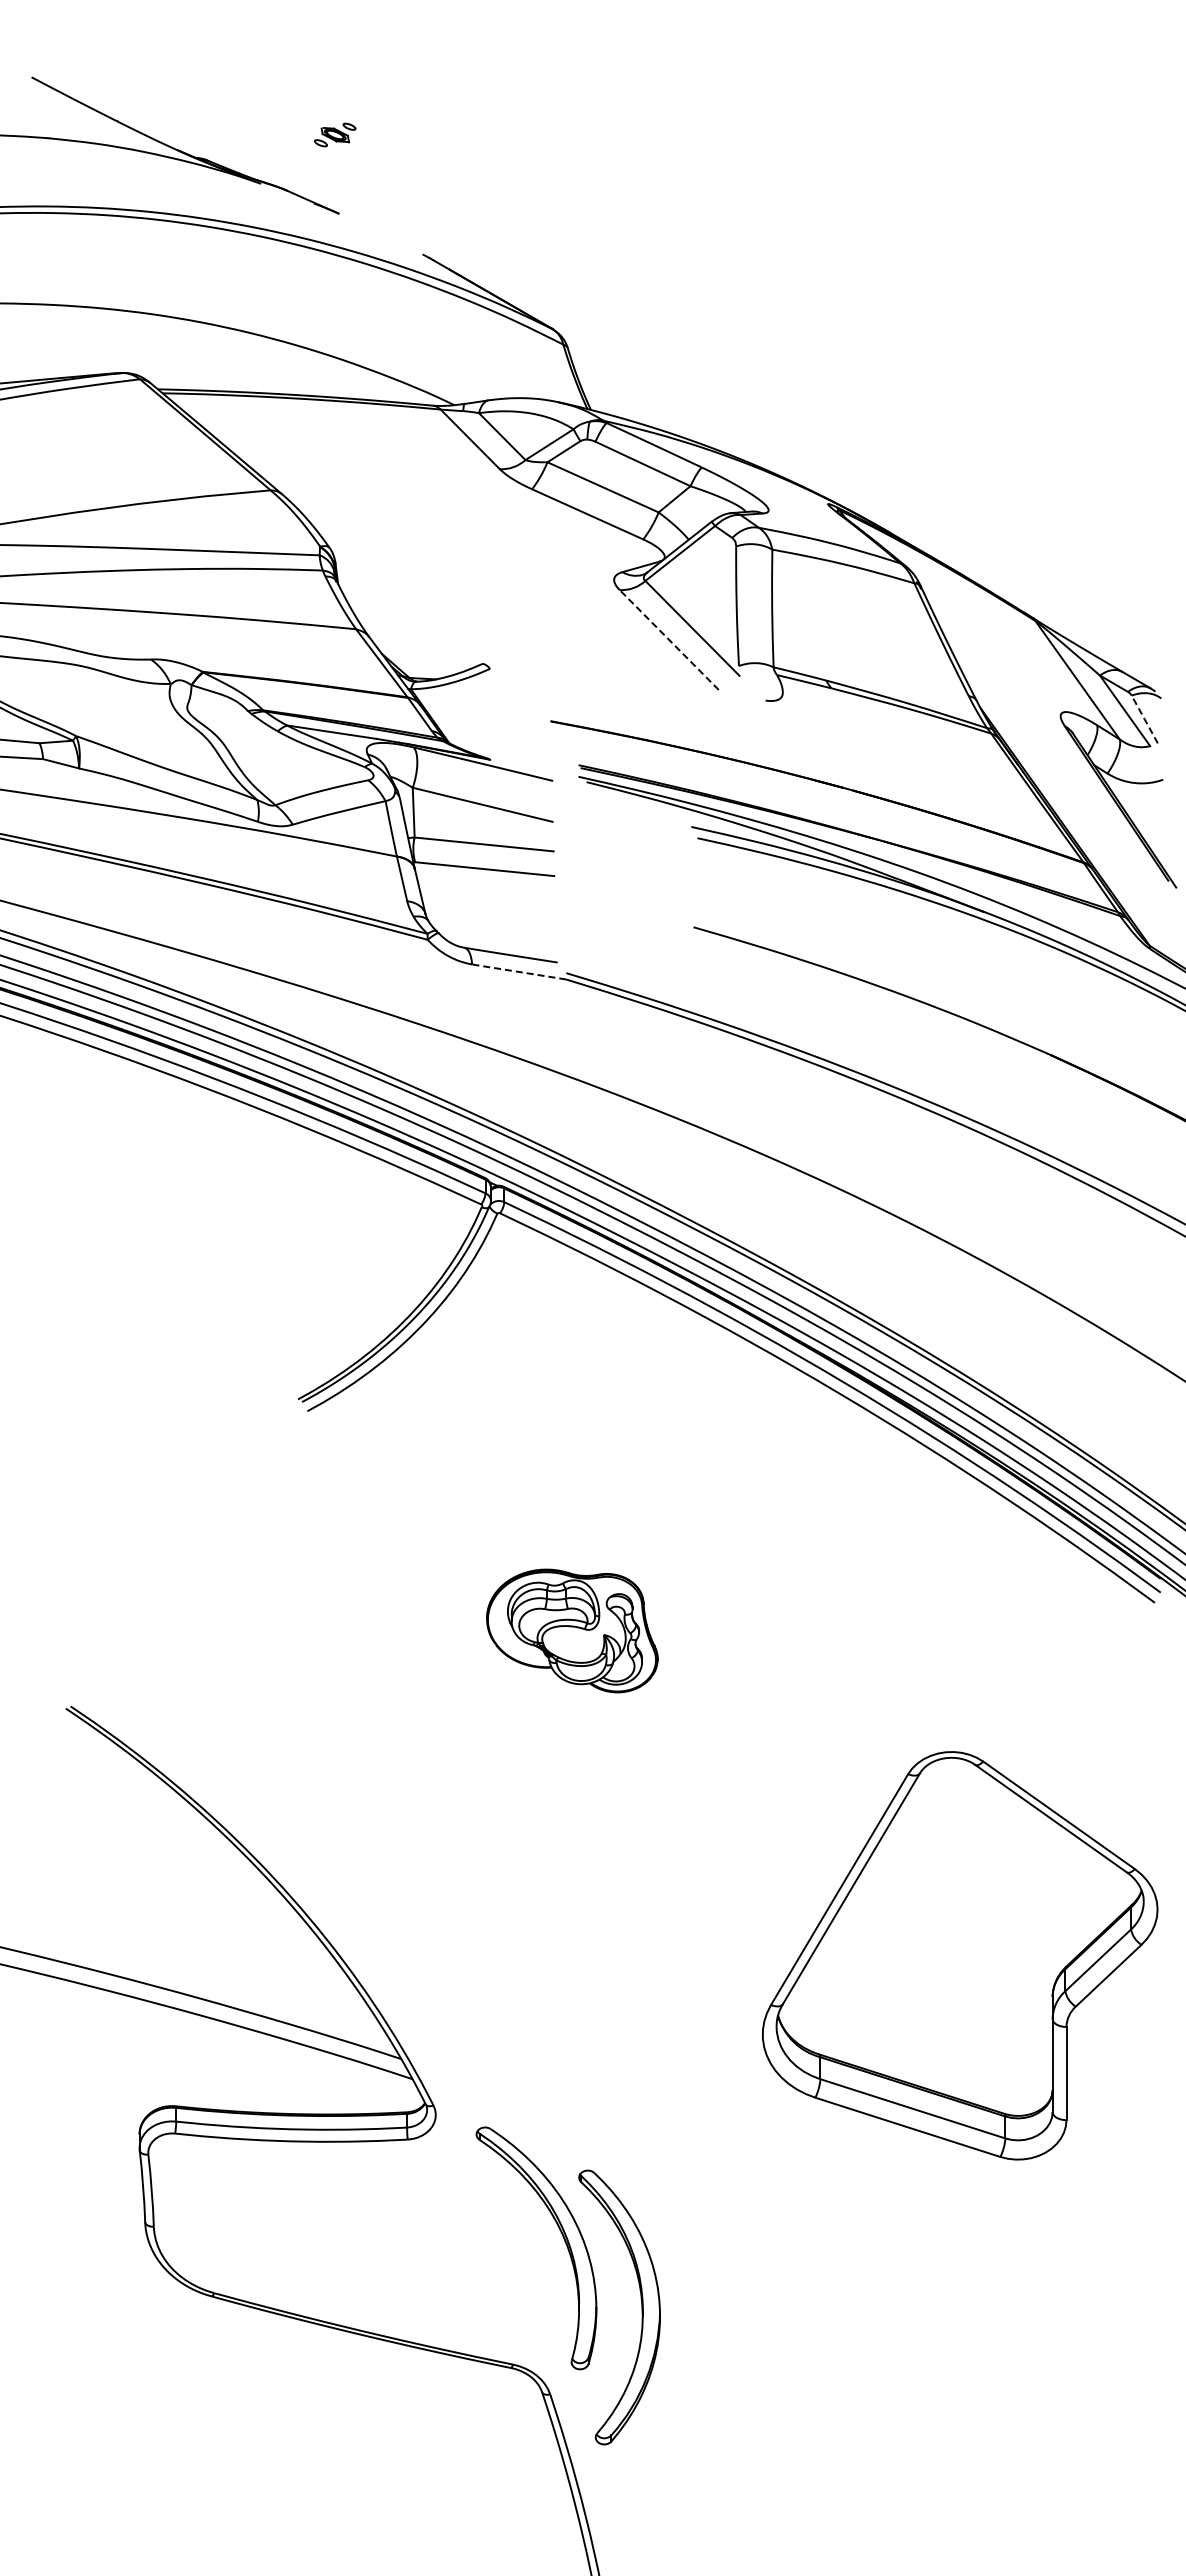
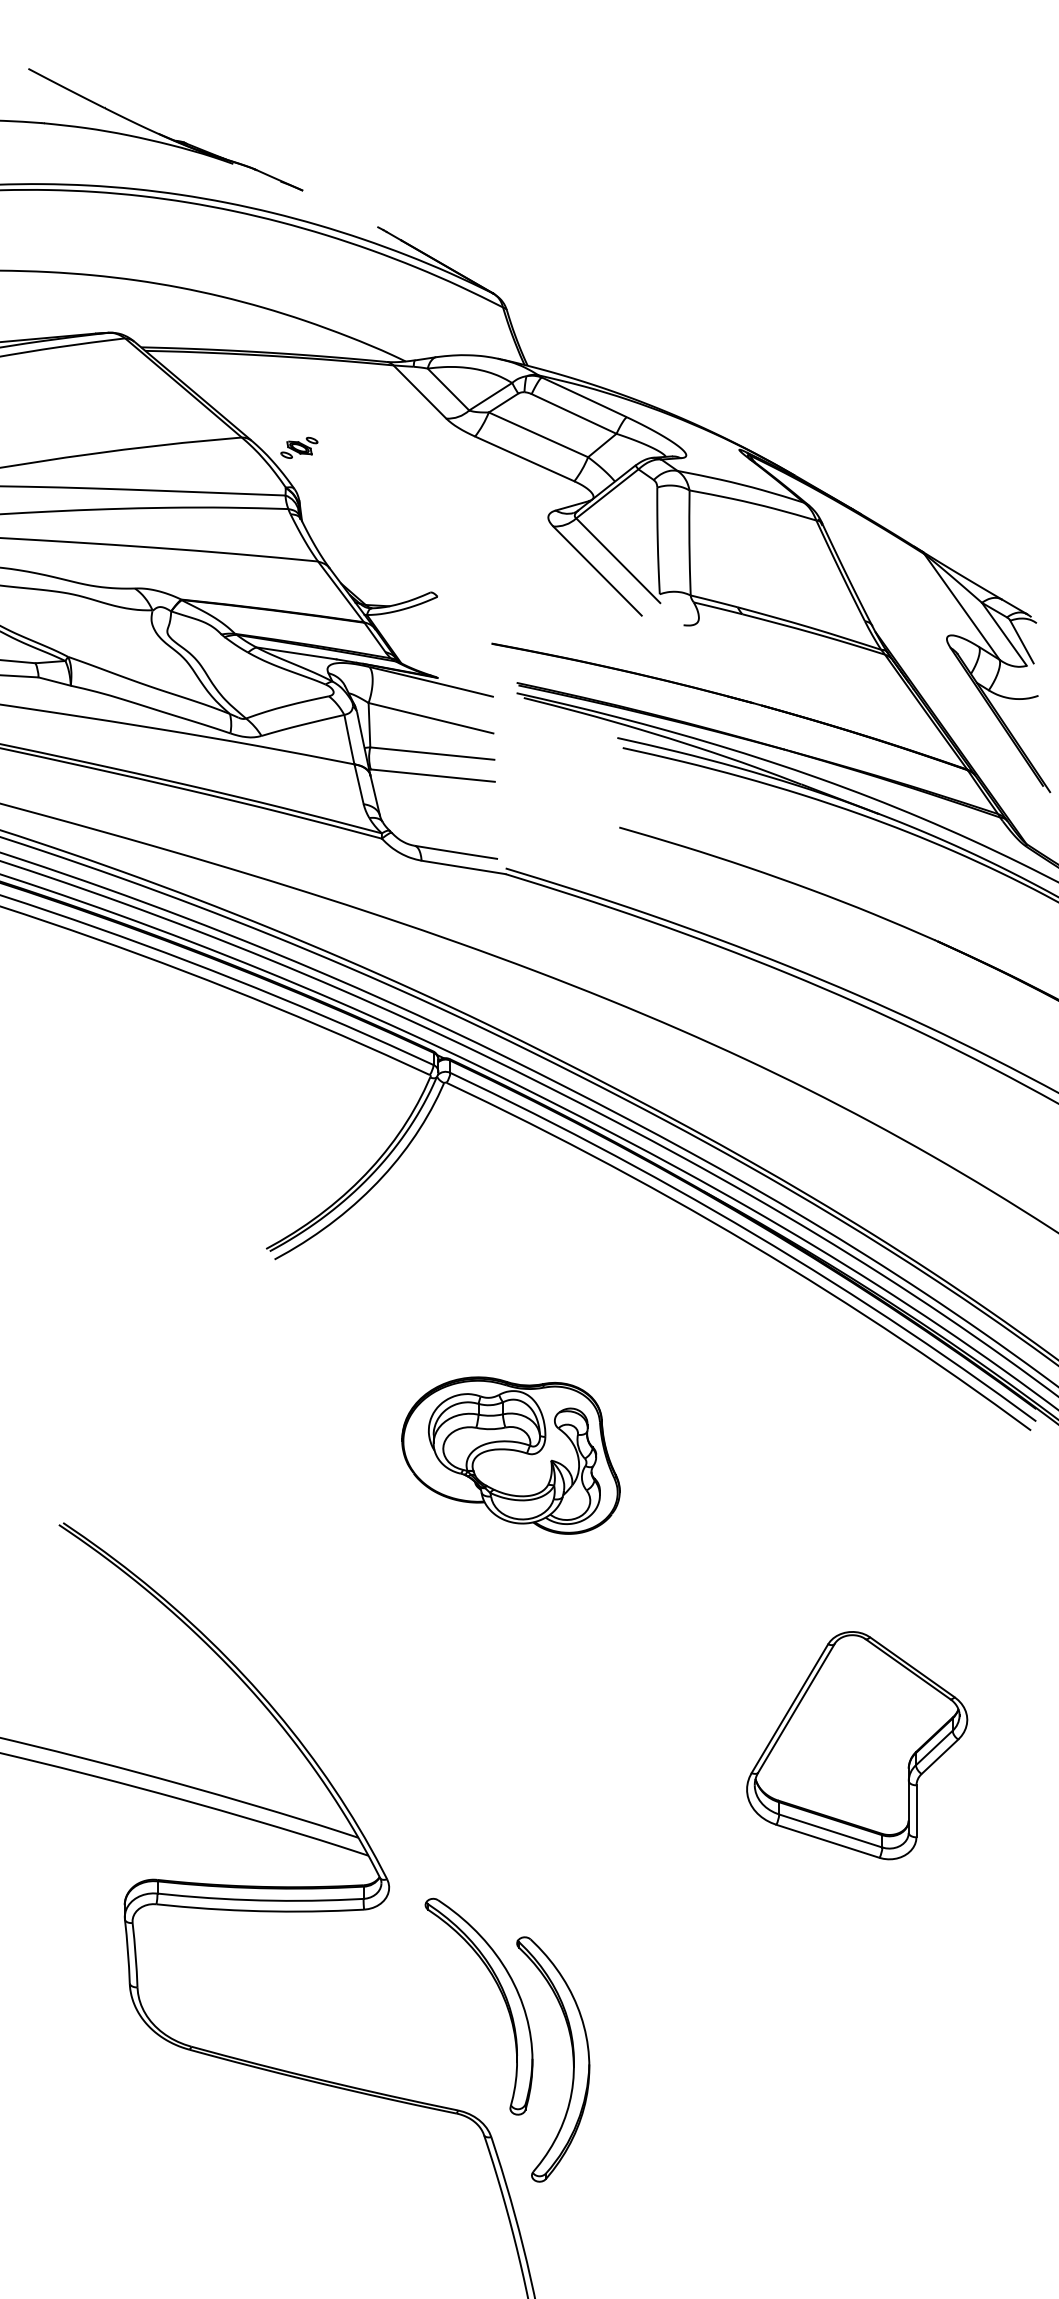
part: (335, 134) -> (299, 447), moved
line: (668, 639) -> (596, 570), dashed -> solid
line: (1144, 719) -> (1021, 642), dashed -> solid
line: (519, 971) -> (463, 866), dashed -> solid
part: (572, 1630) -> (511, 1455), size x1.43
part: (959, 1955) -> (856, 1745), size x0.62

